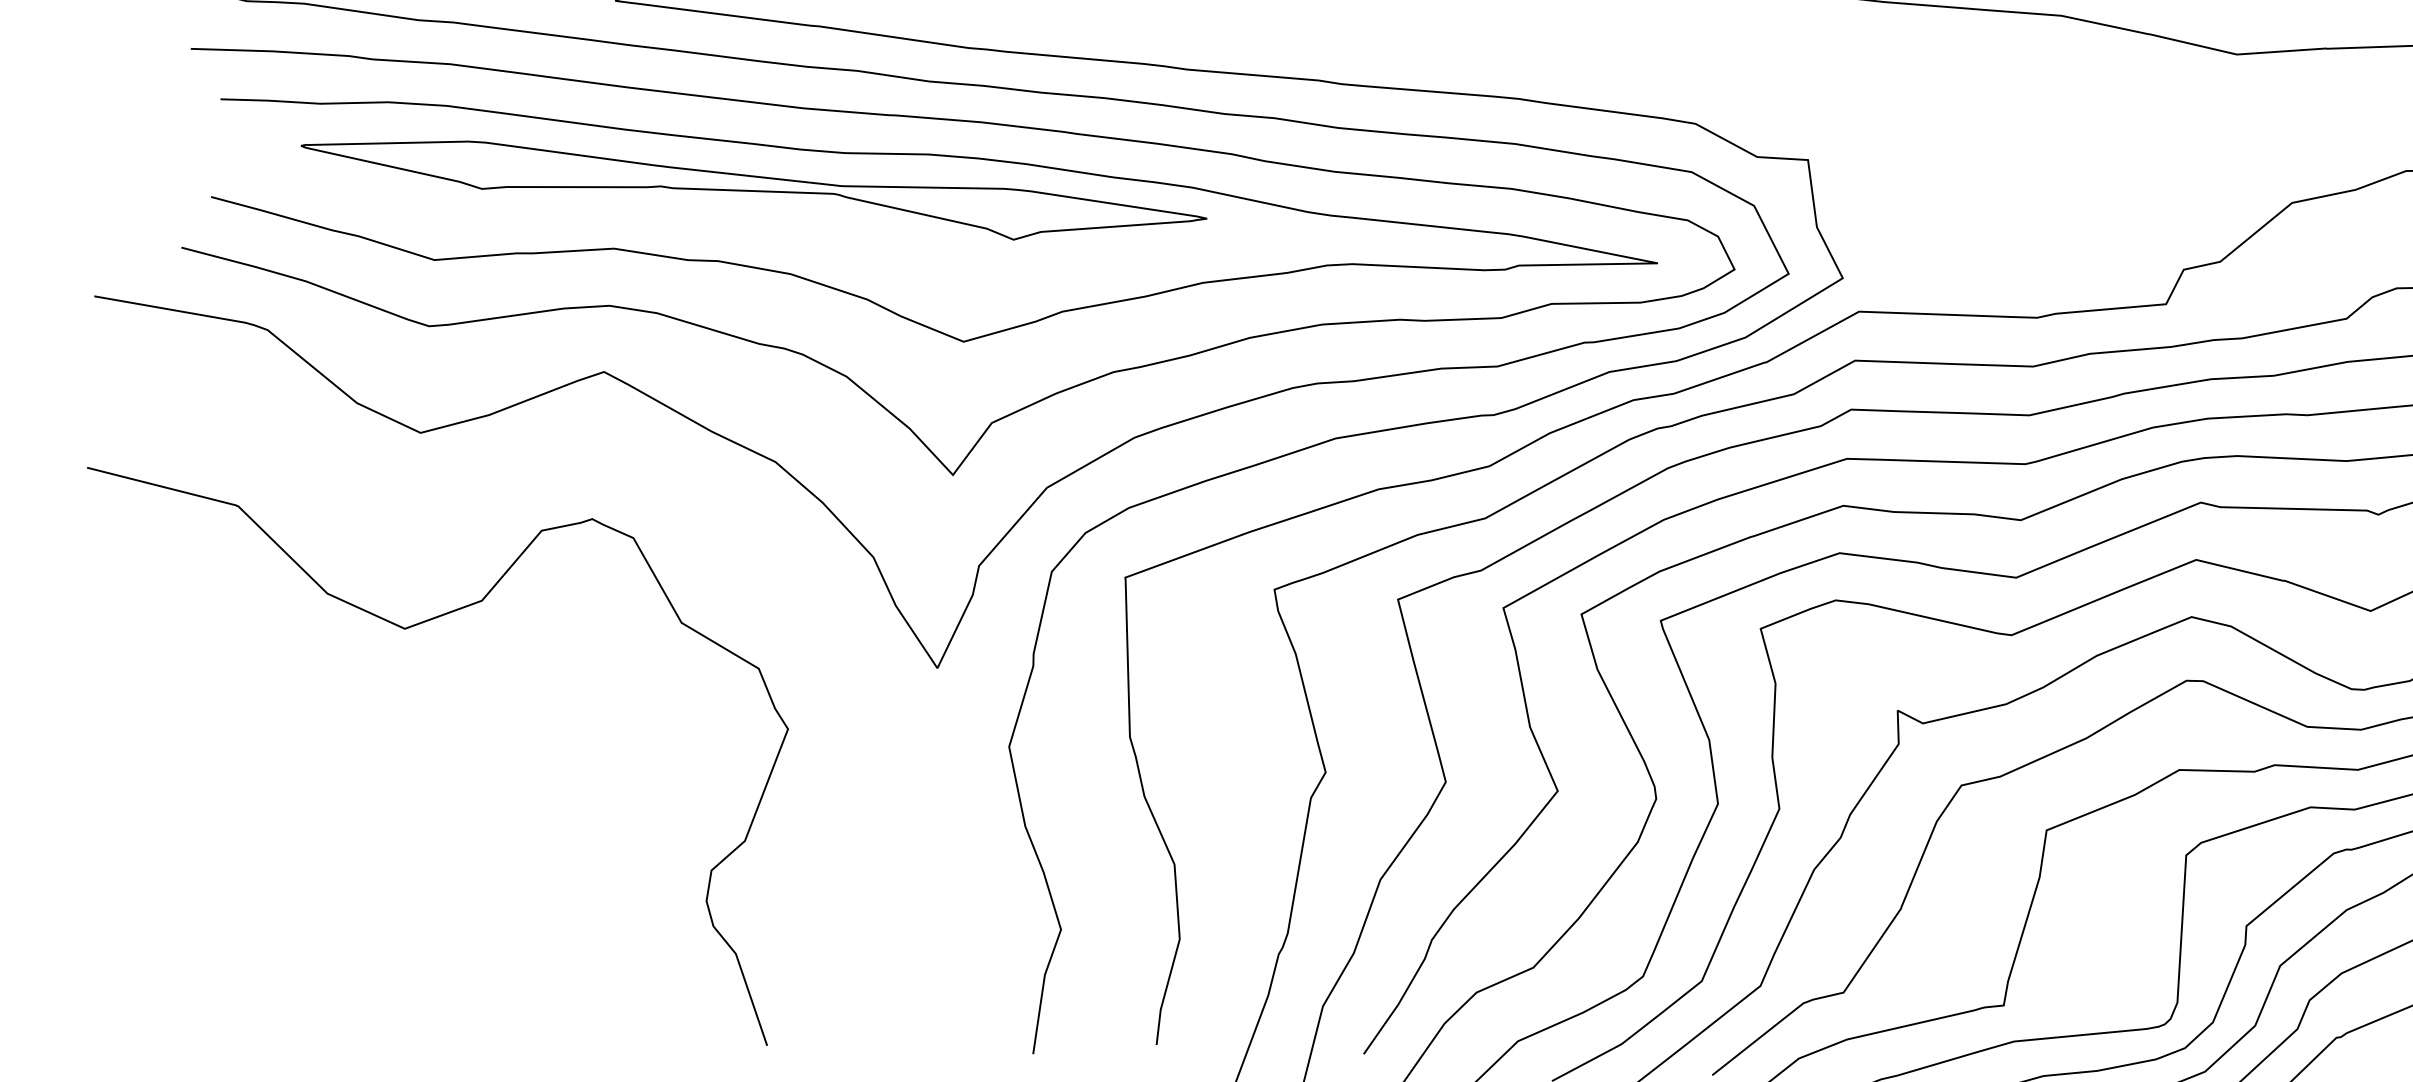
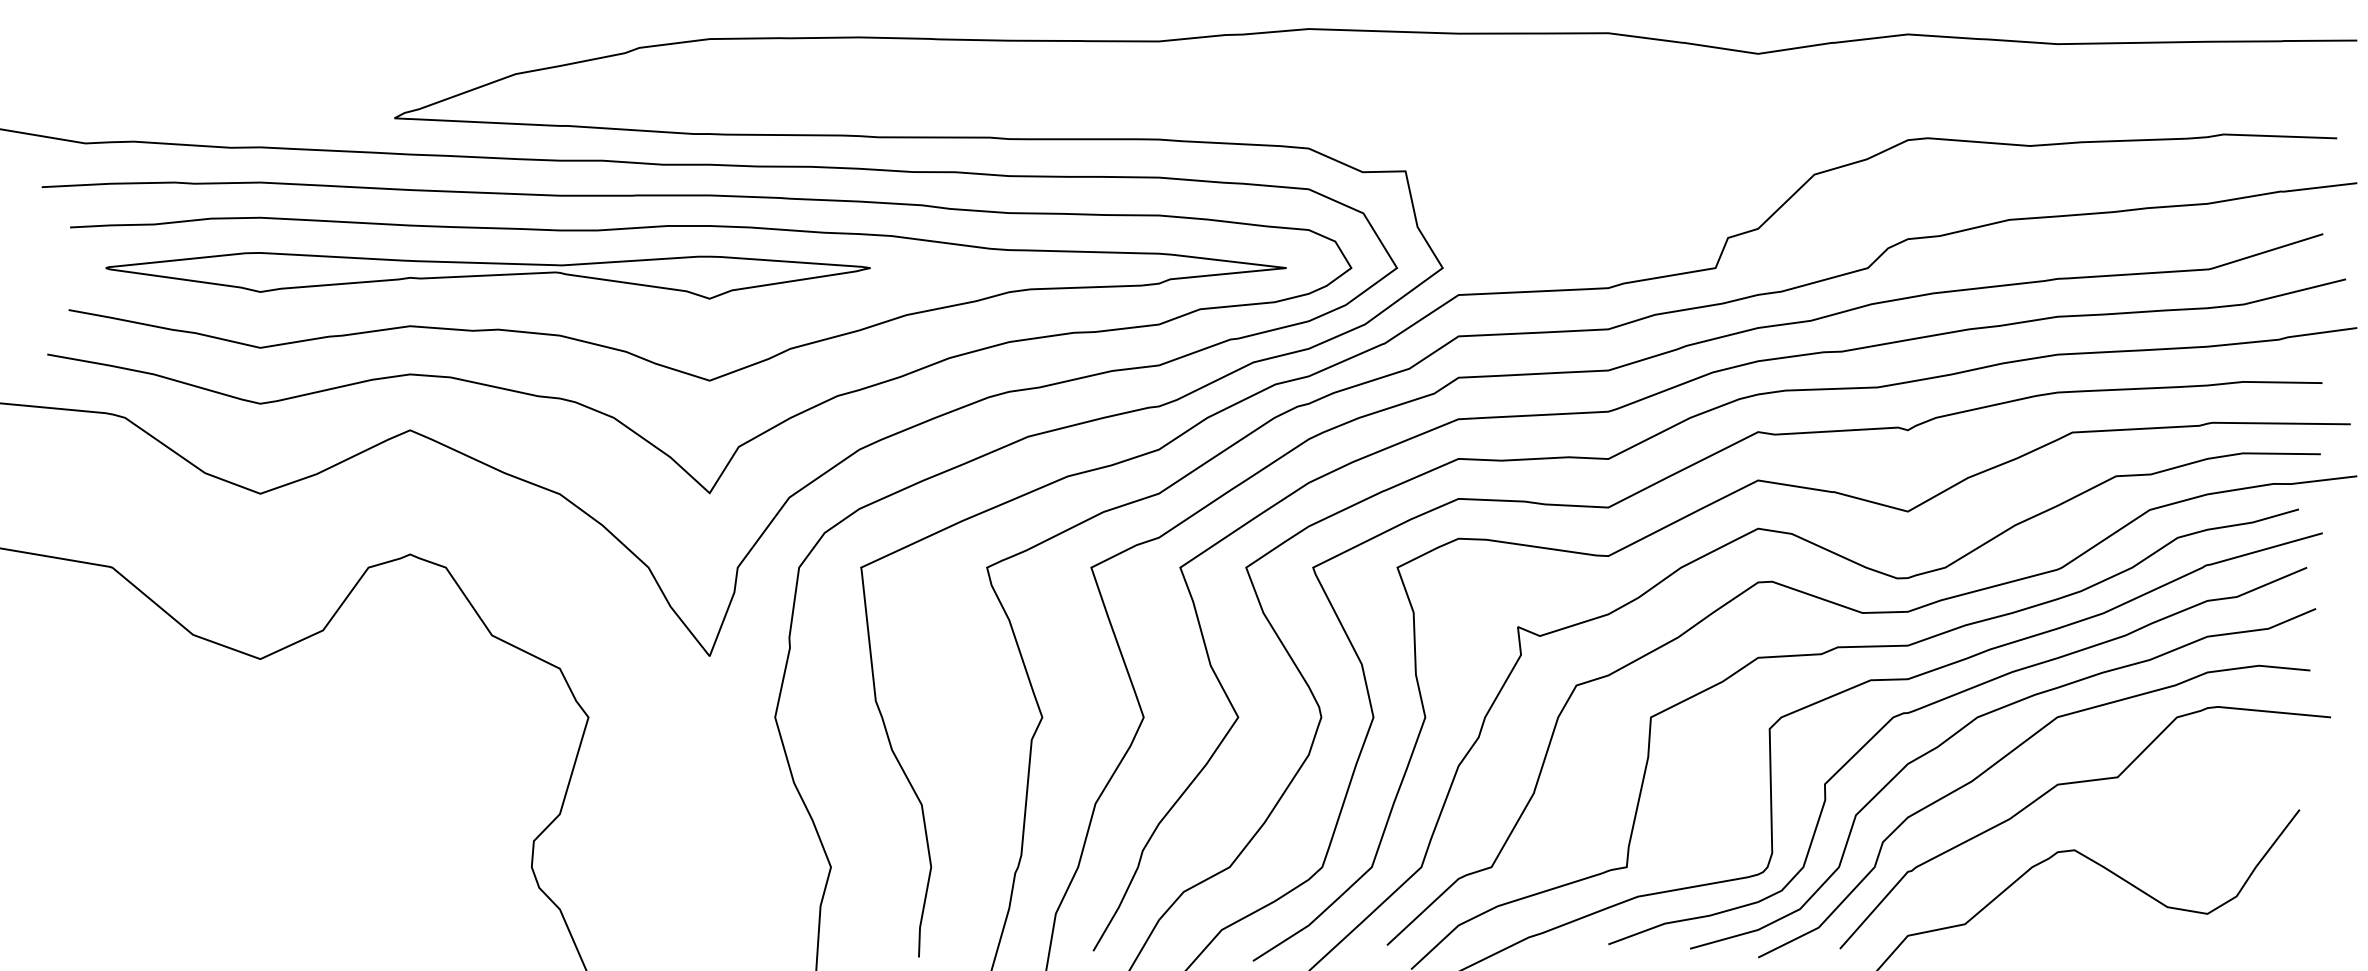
part: (752, 191) -> (487, 275), moved

